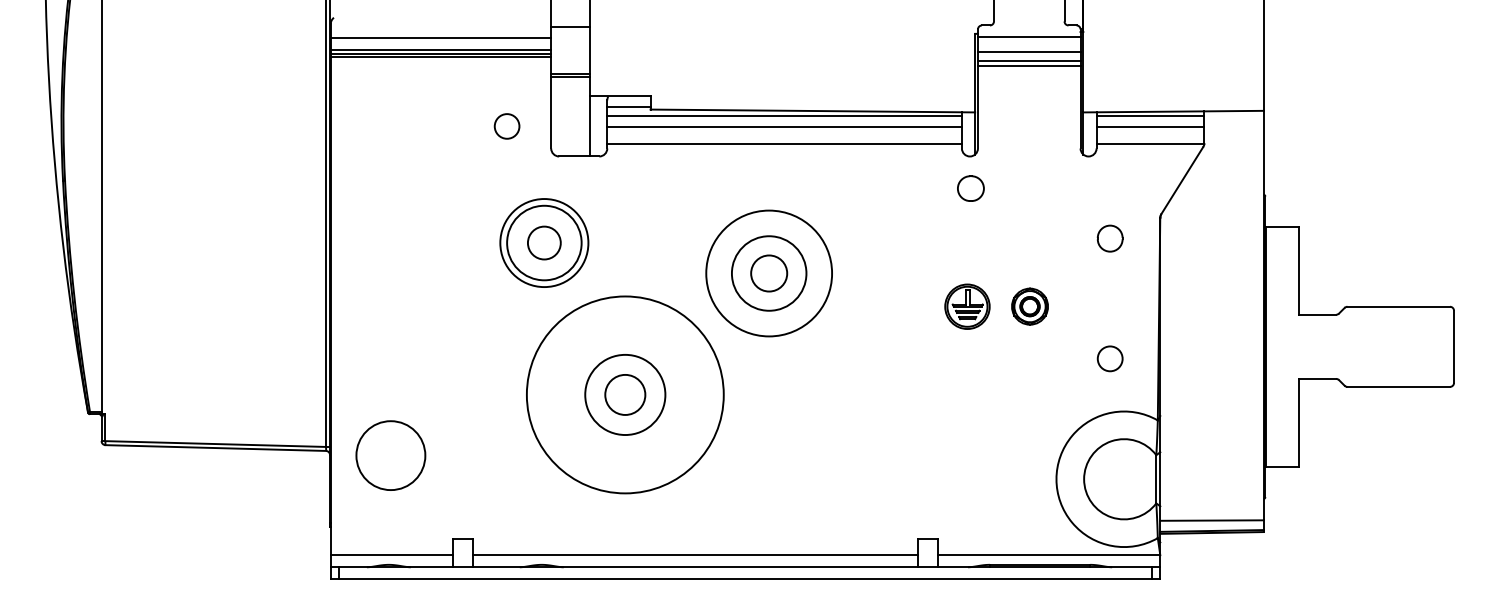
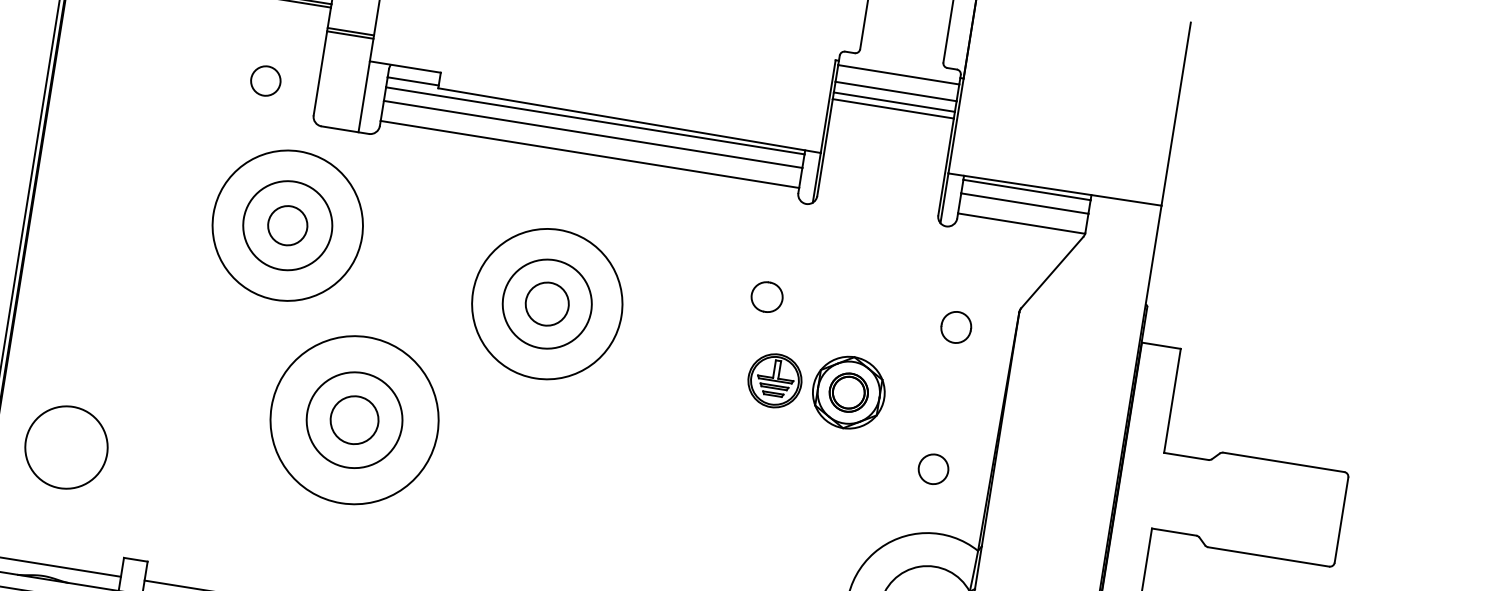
part: (970, 188) -> (766, 296), moved
circle: (544, 242) -> (288, 225), size x1.43
part: (1029, 306) -> (848, 392), size x1.67
circle: (625, 394) -> (354, 419), size x0.71

